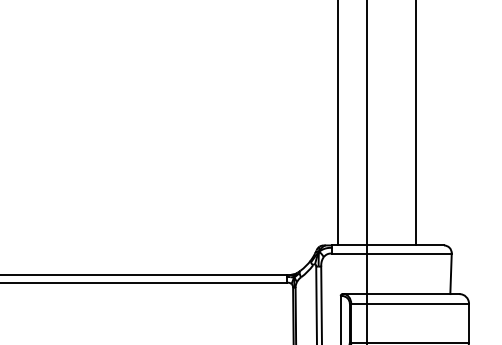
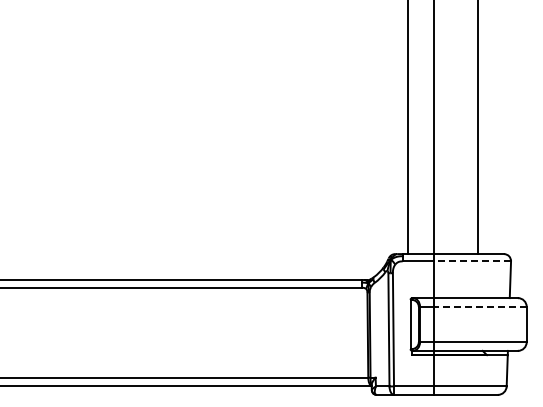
line: (409, 253) -> (472, 261), solid -> dashed
line: (417, 303) -> (480, 306), solid -> dashed

